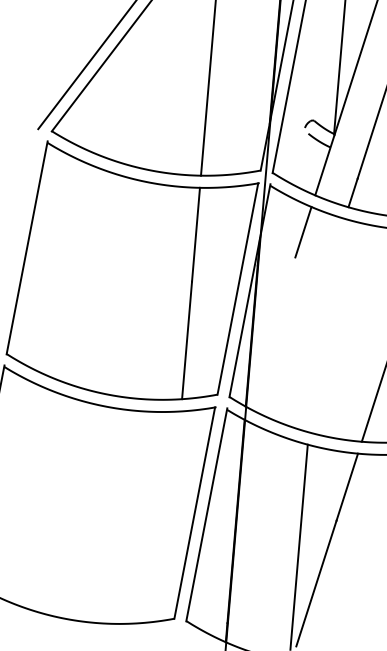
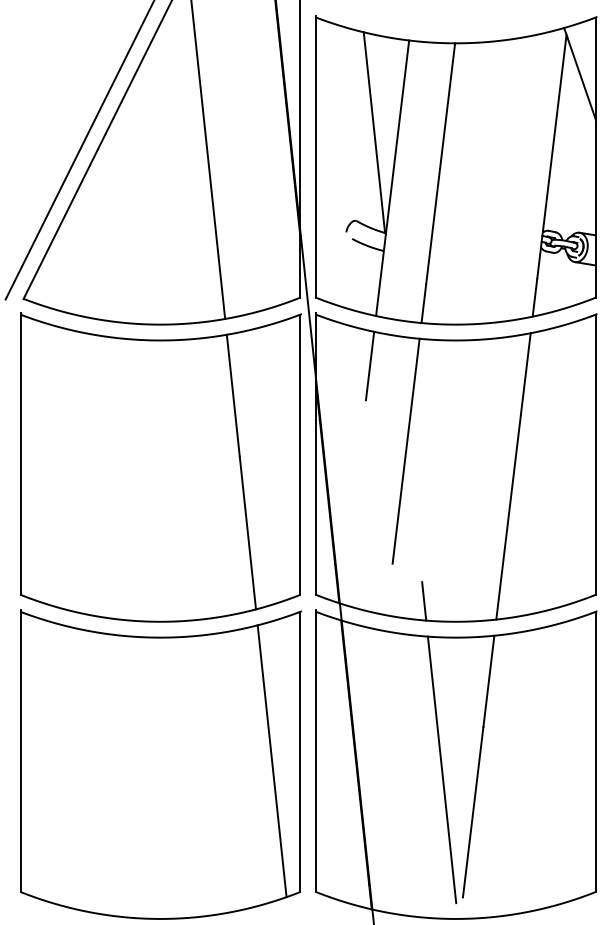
line: (317, 301) -> (405, 450), added
line: (310, 417) -> (424, 601), added
line: (171, 516) -> (271, 761), added

